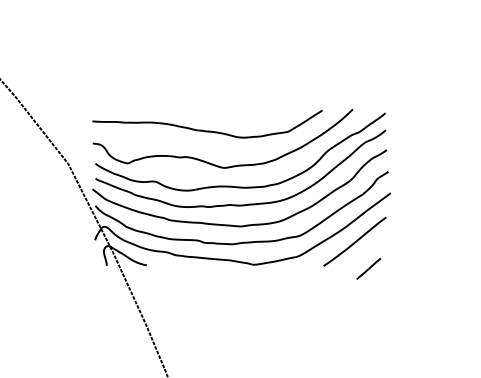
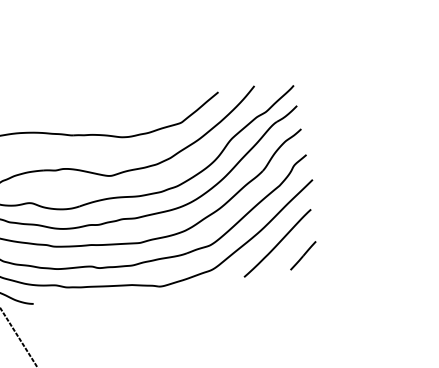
line: (368, 268) -> (302, 255), moved

